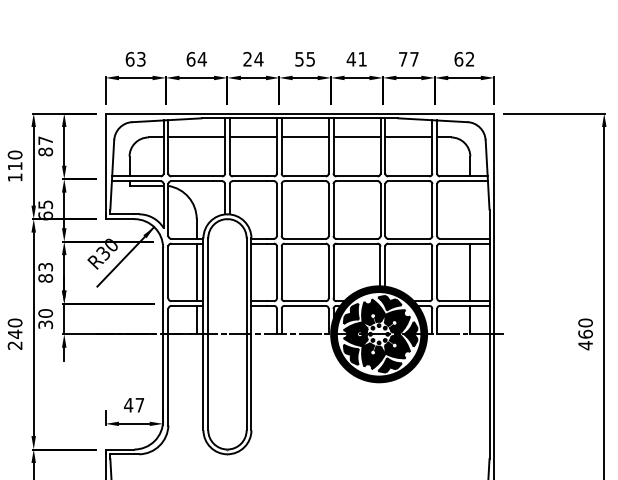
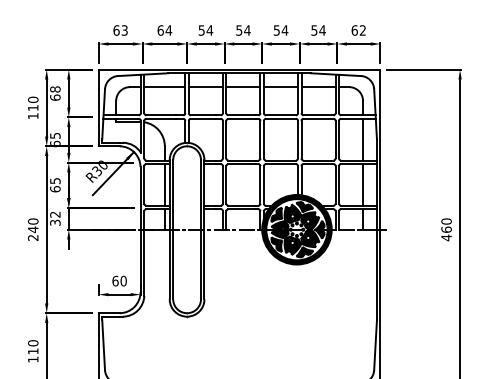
text: (247, 59) -> (201, 30), 24 -> 54
text: (310, 59) -> (247, 30), 55 -> 54
text: (356, 59) -> (280, 30), 41 -> 54
text: (408, 59) -> (318, 30), 77 -> 54
text: (45, 146) -> (55, 93), 87 -> 68
line: (470, 209) -> (363, 139), added
text: (45, 273) -> (55, 185), 83 -> 65
text: (45, 313) -> (55, 214), 30 -> 32
text: (134, 404) -> (119, 280), 47 -> 60

